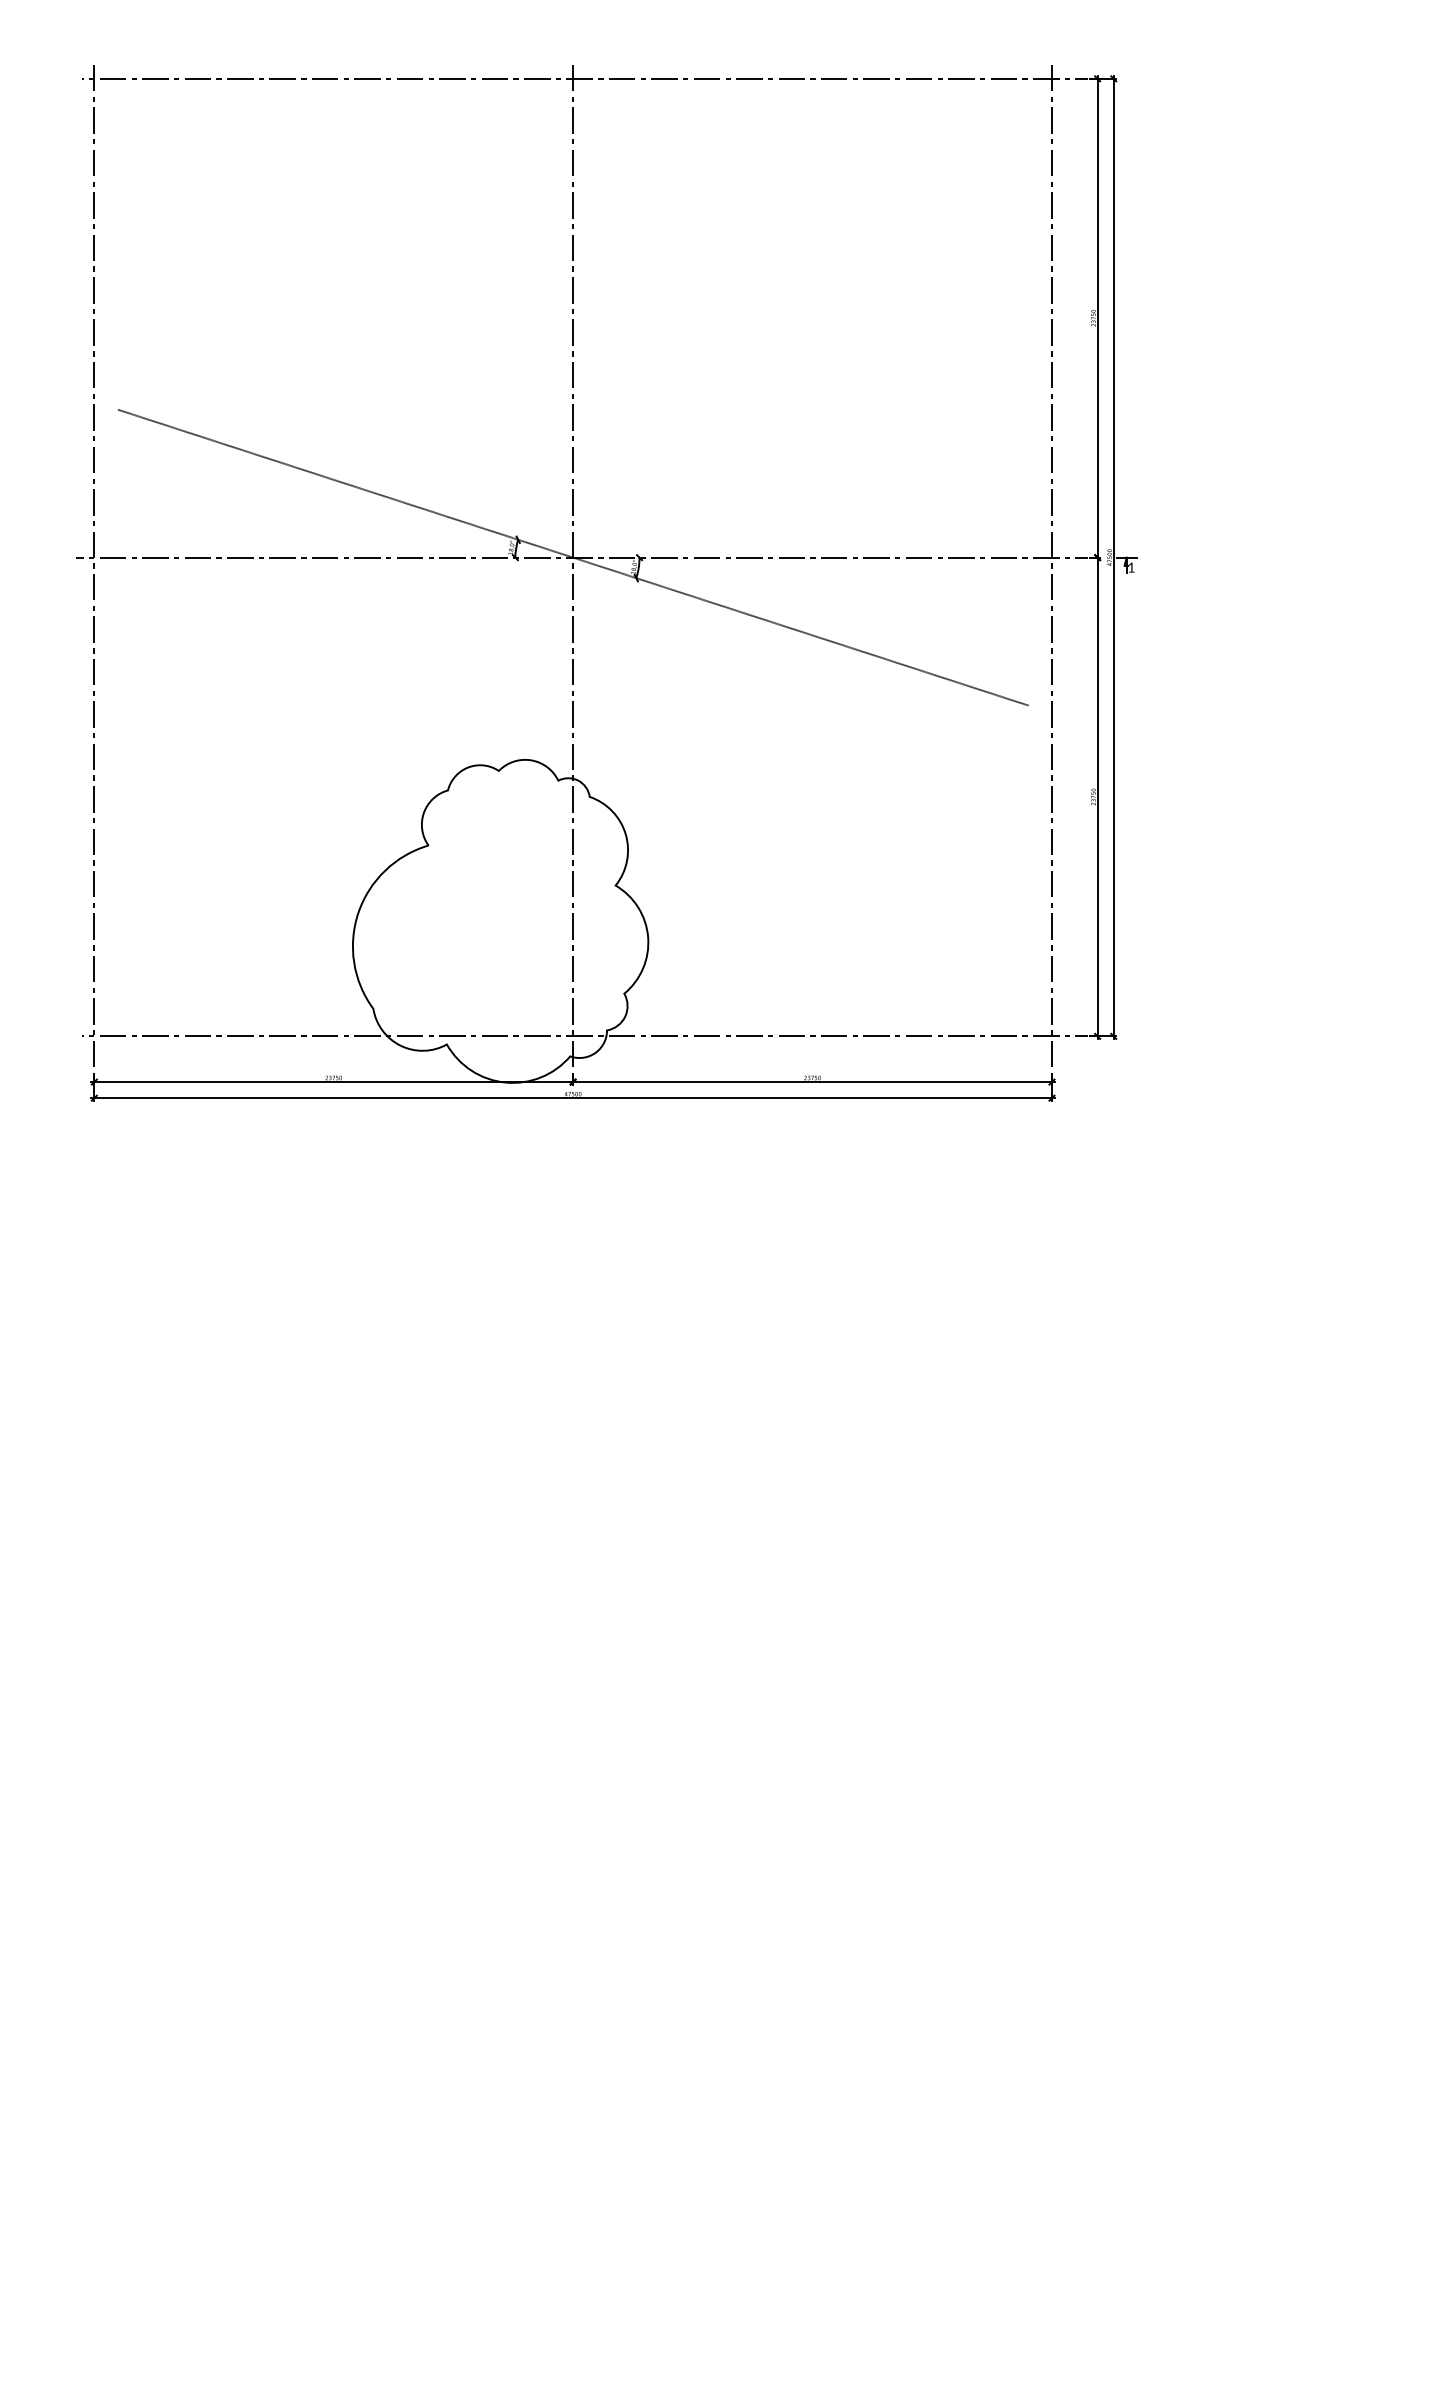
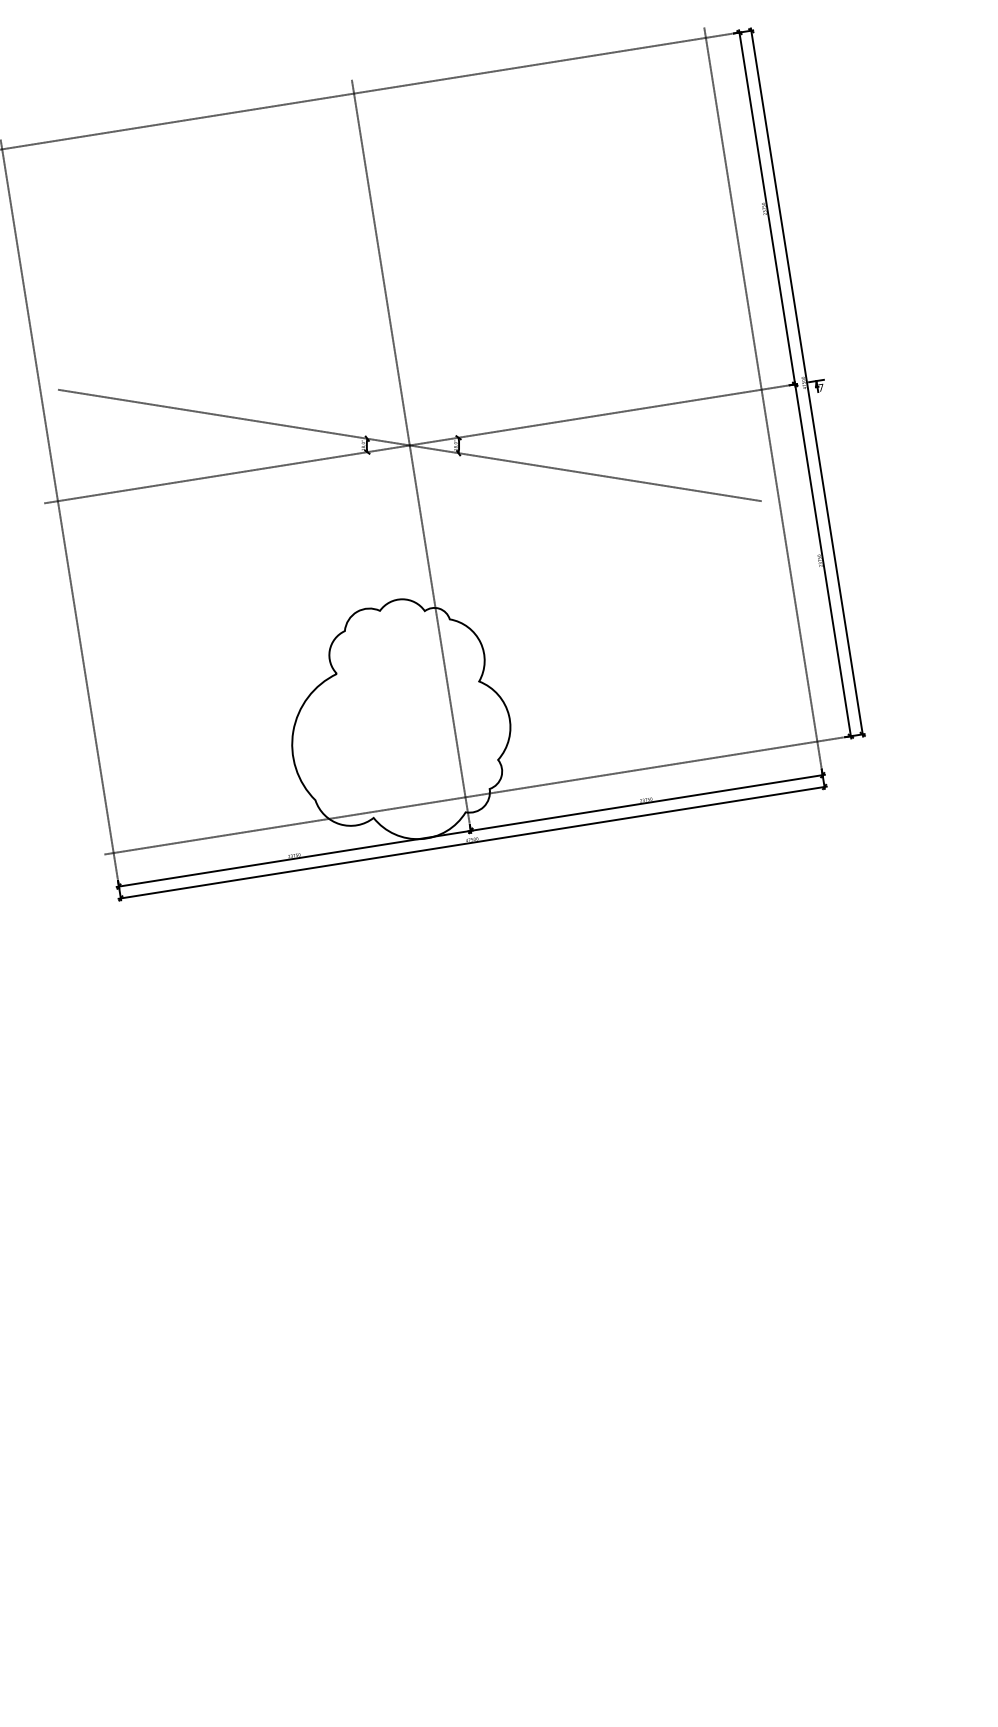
text: (1131, 567) -> (821, 387), 1 -> 7

